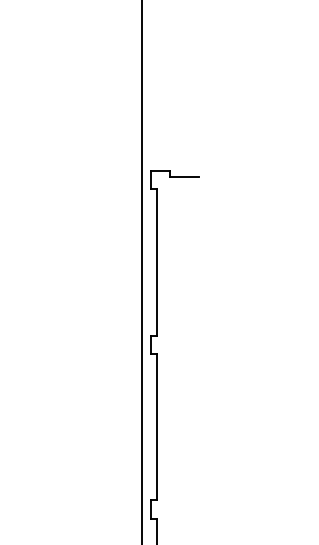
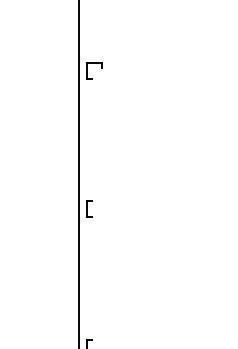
line: (184, 176) -> (114, 67), removed
line: (156, 262) -> (91, 140), removed
line: (156, 426) -> (91, 278), removed

